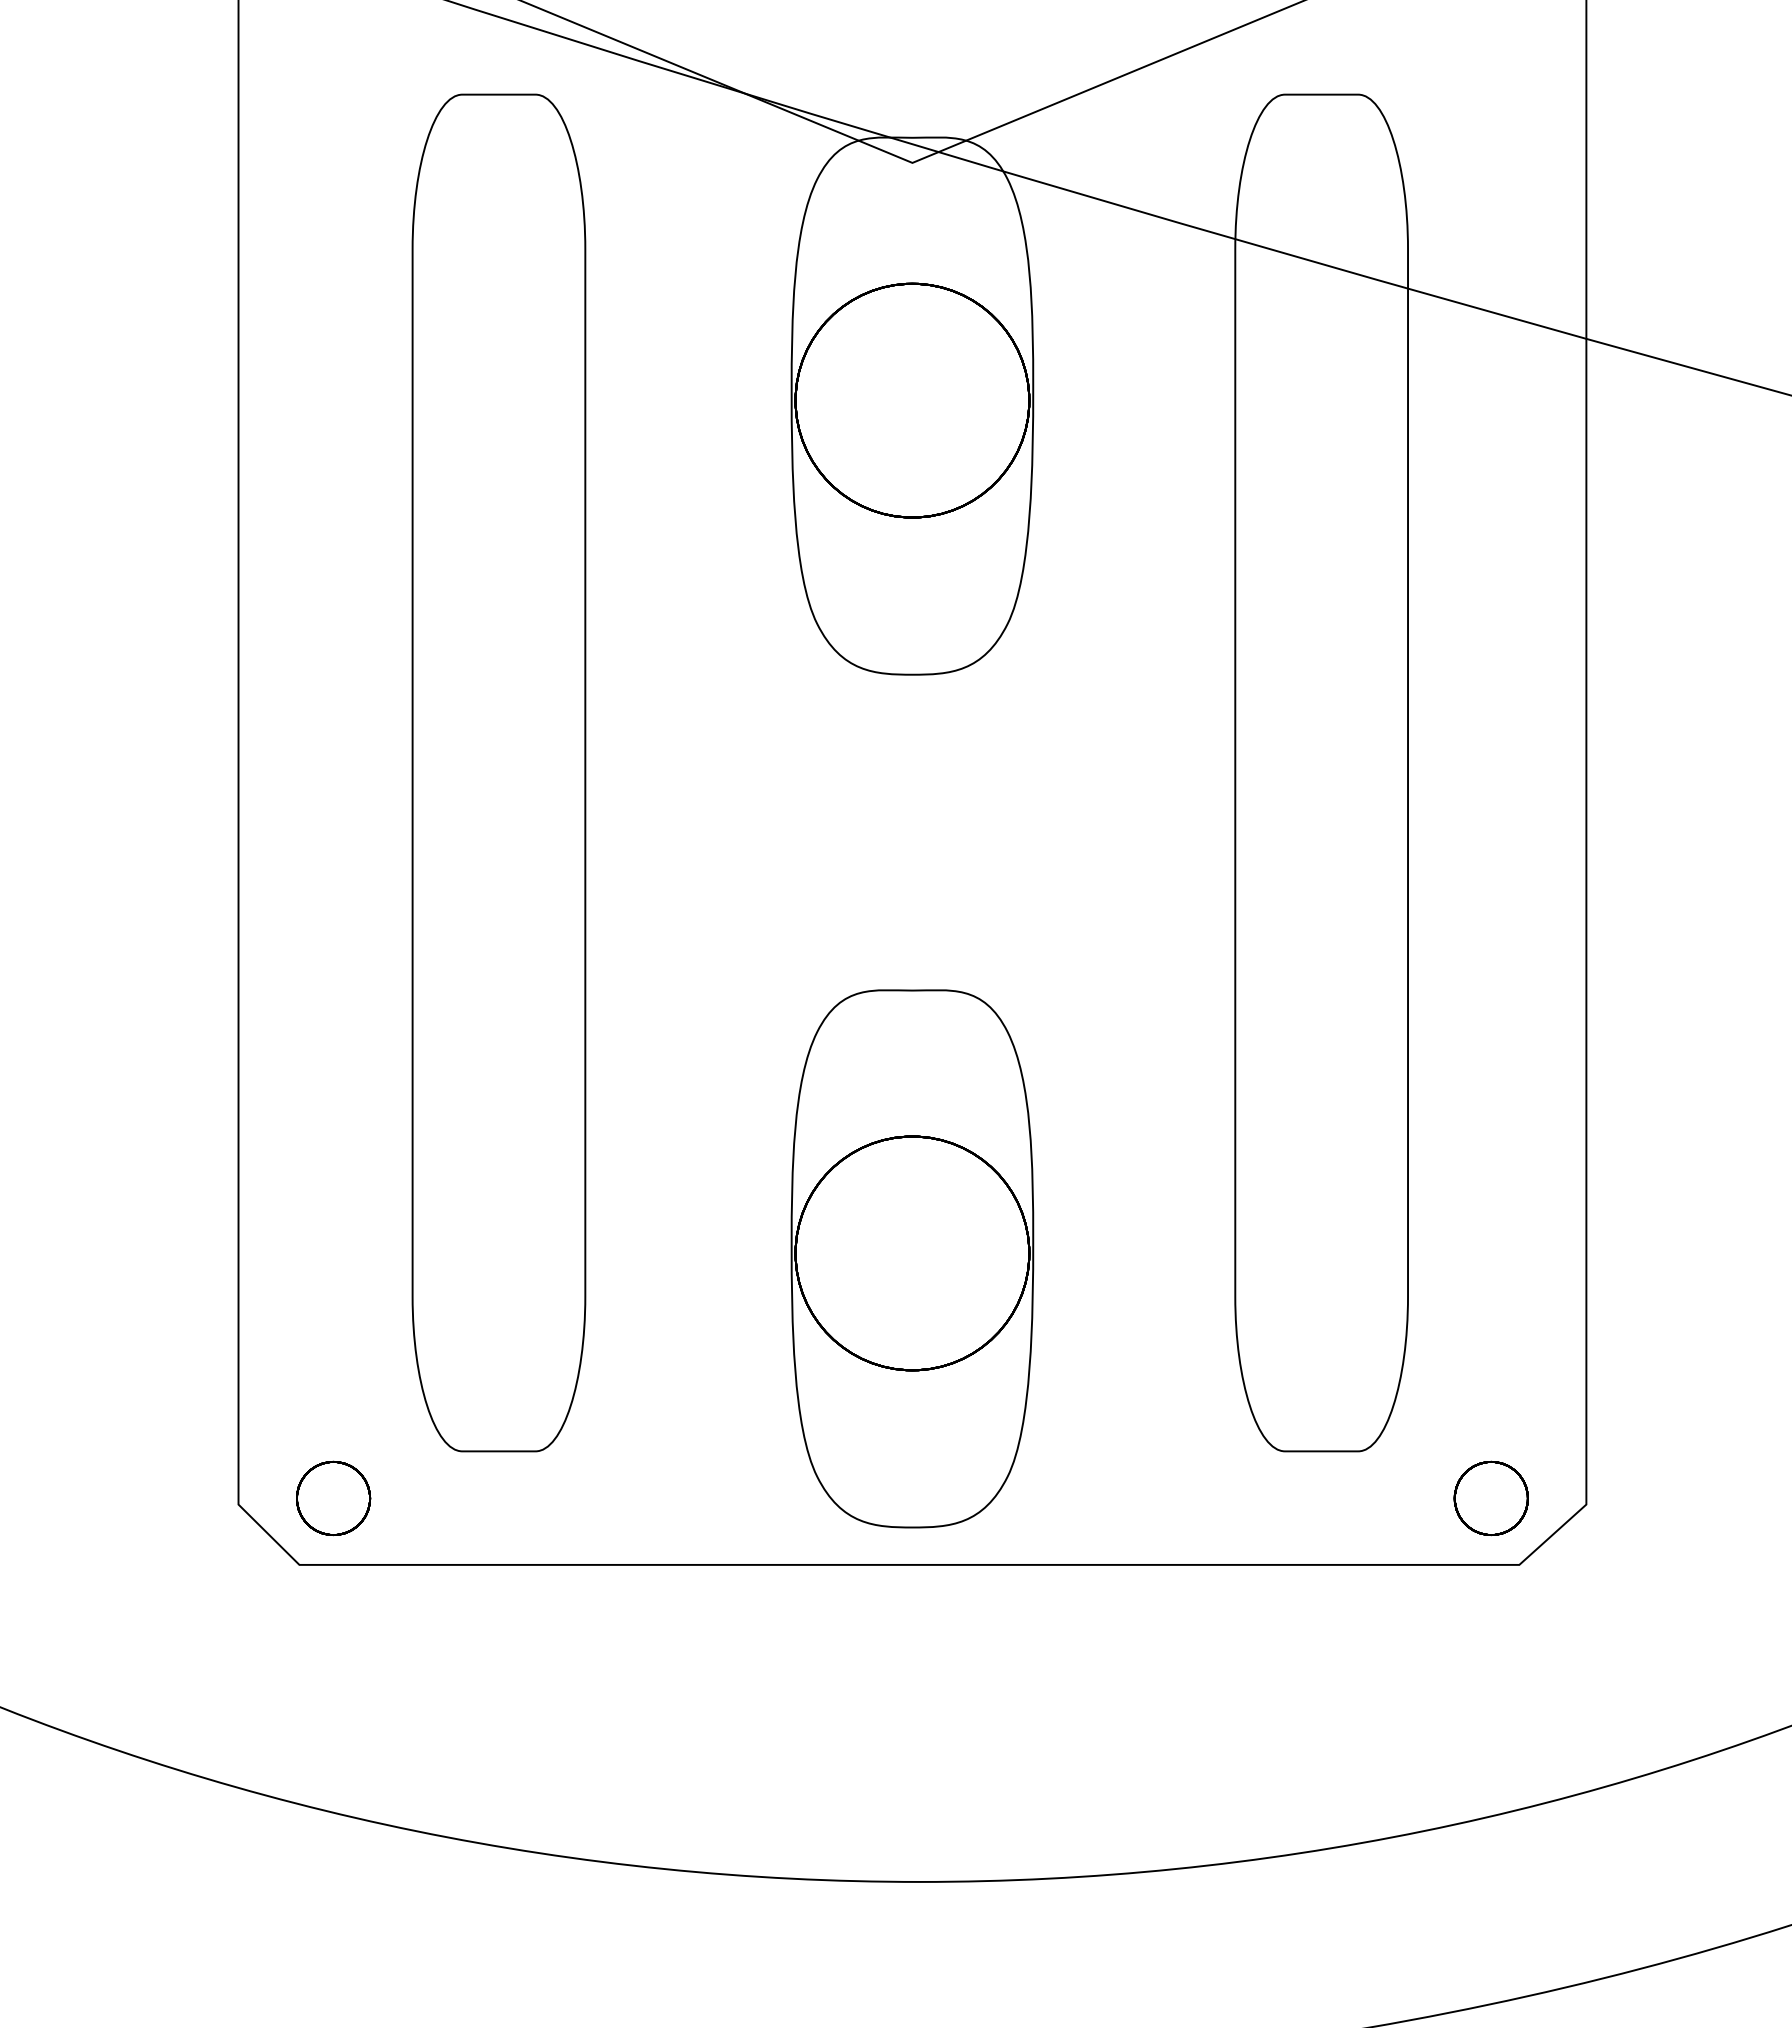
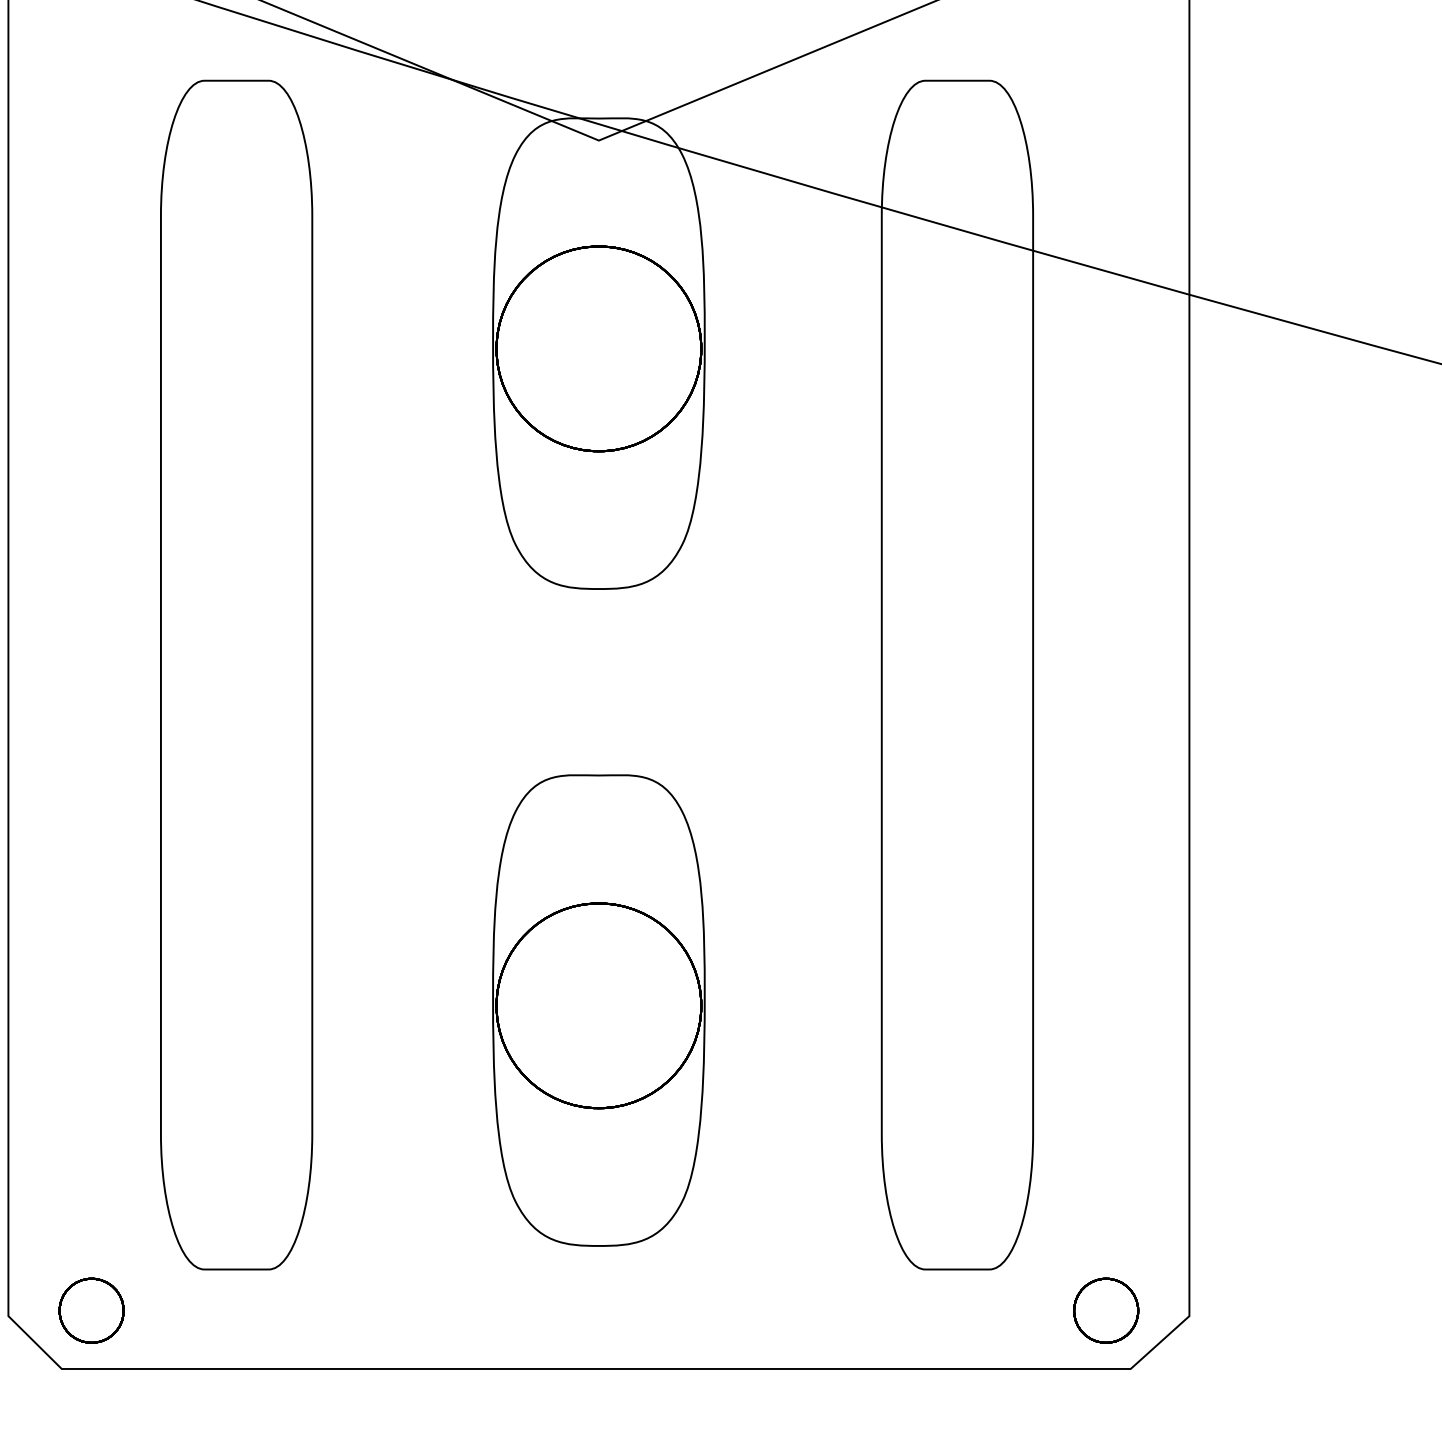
part: (912, 1258) -> (598, 1010), moved

